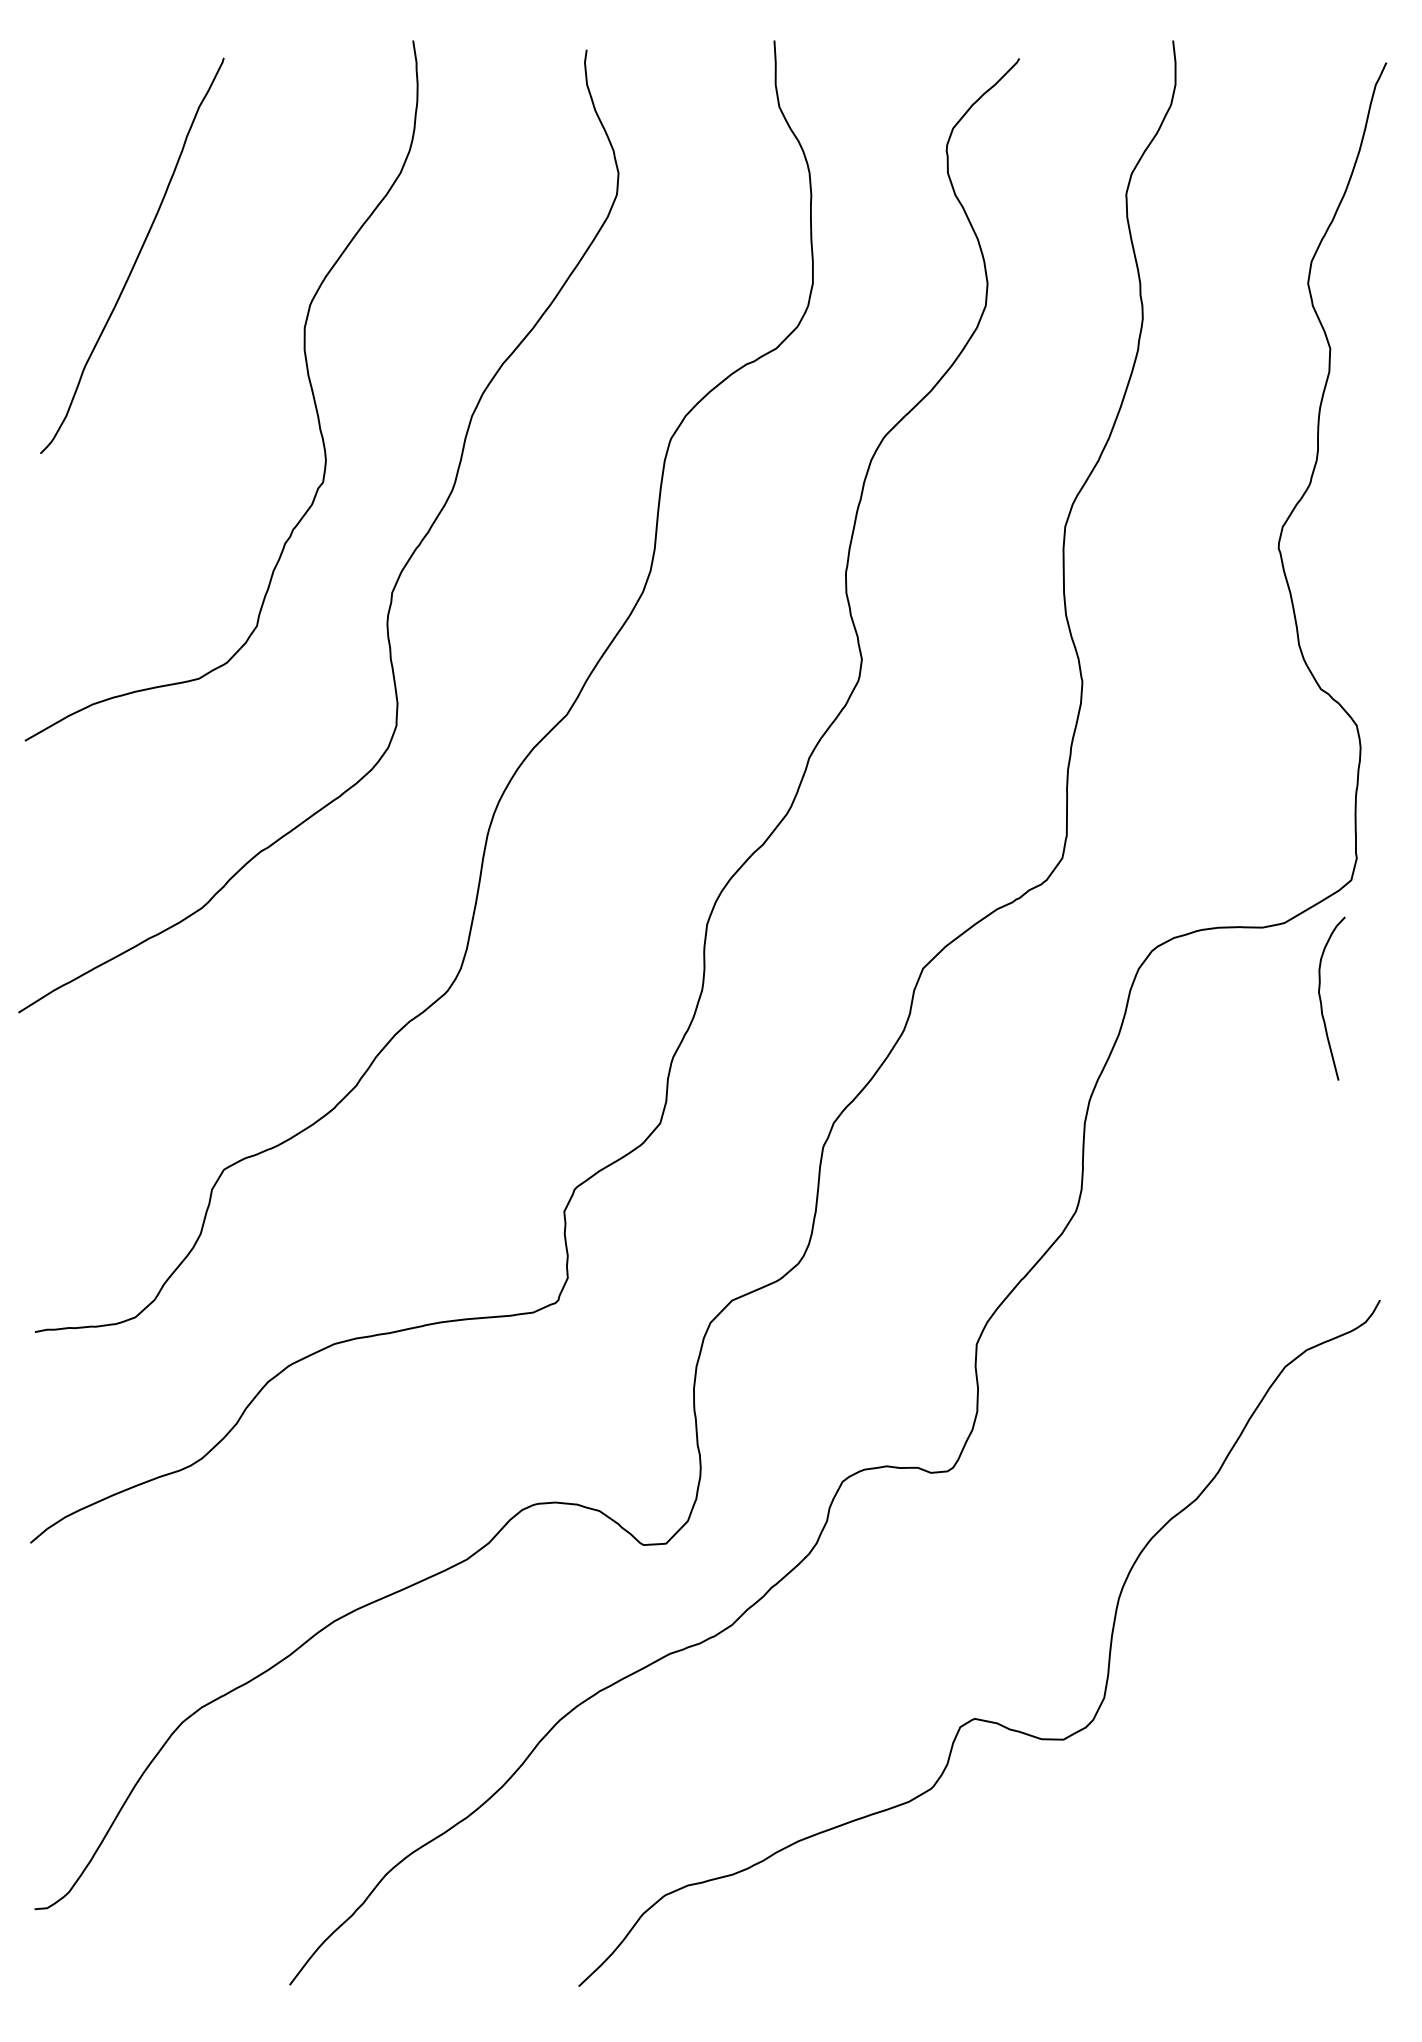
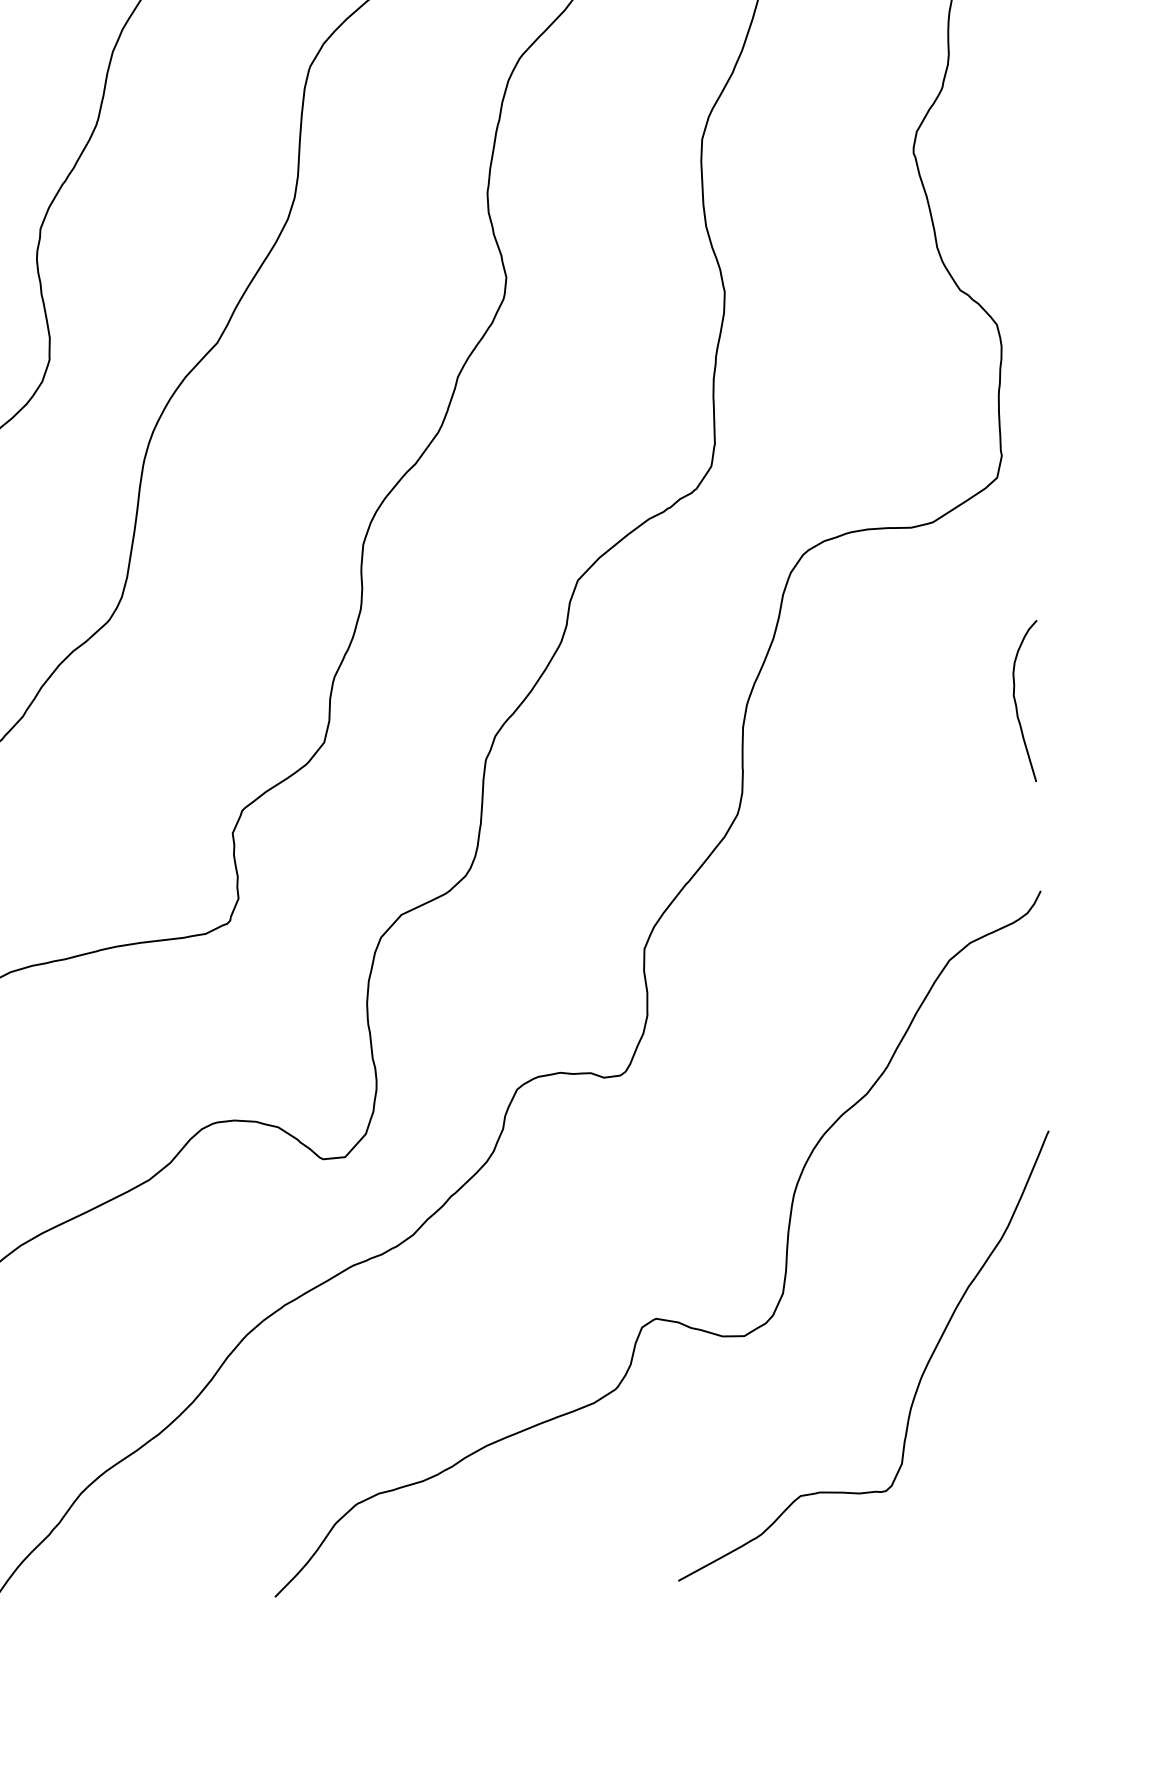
curve: (1321, 998) -> (1016, 701), moved
curve: (1238, 1791) -> (918, 1380), added

